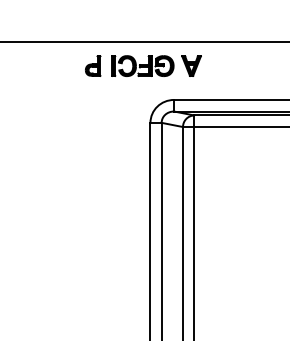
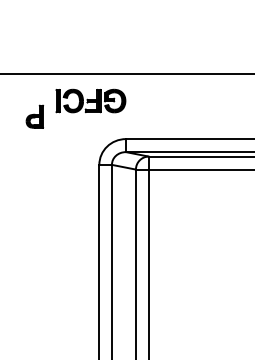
part: (93, 65) -> (35, 116), moved
part: (191, 65) -> (145, 100), removed

